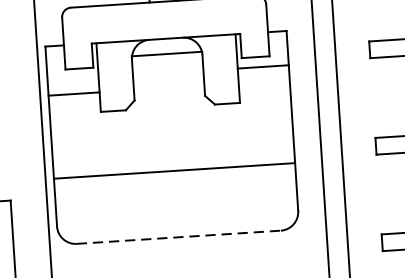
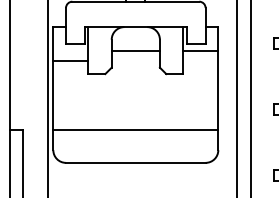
line: (166, 54) -> (135, 50), moved
line: (174, 170) -> (135, 130), moved
line: (178, 236) -> (135, 162), dashed -> solid

